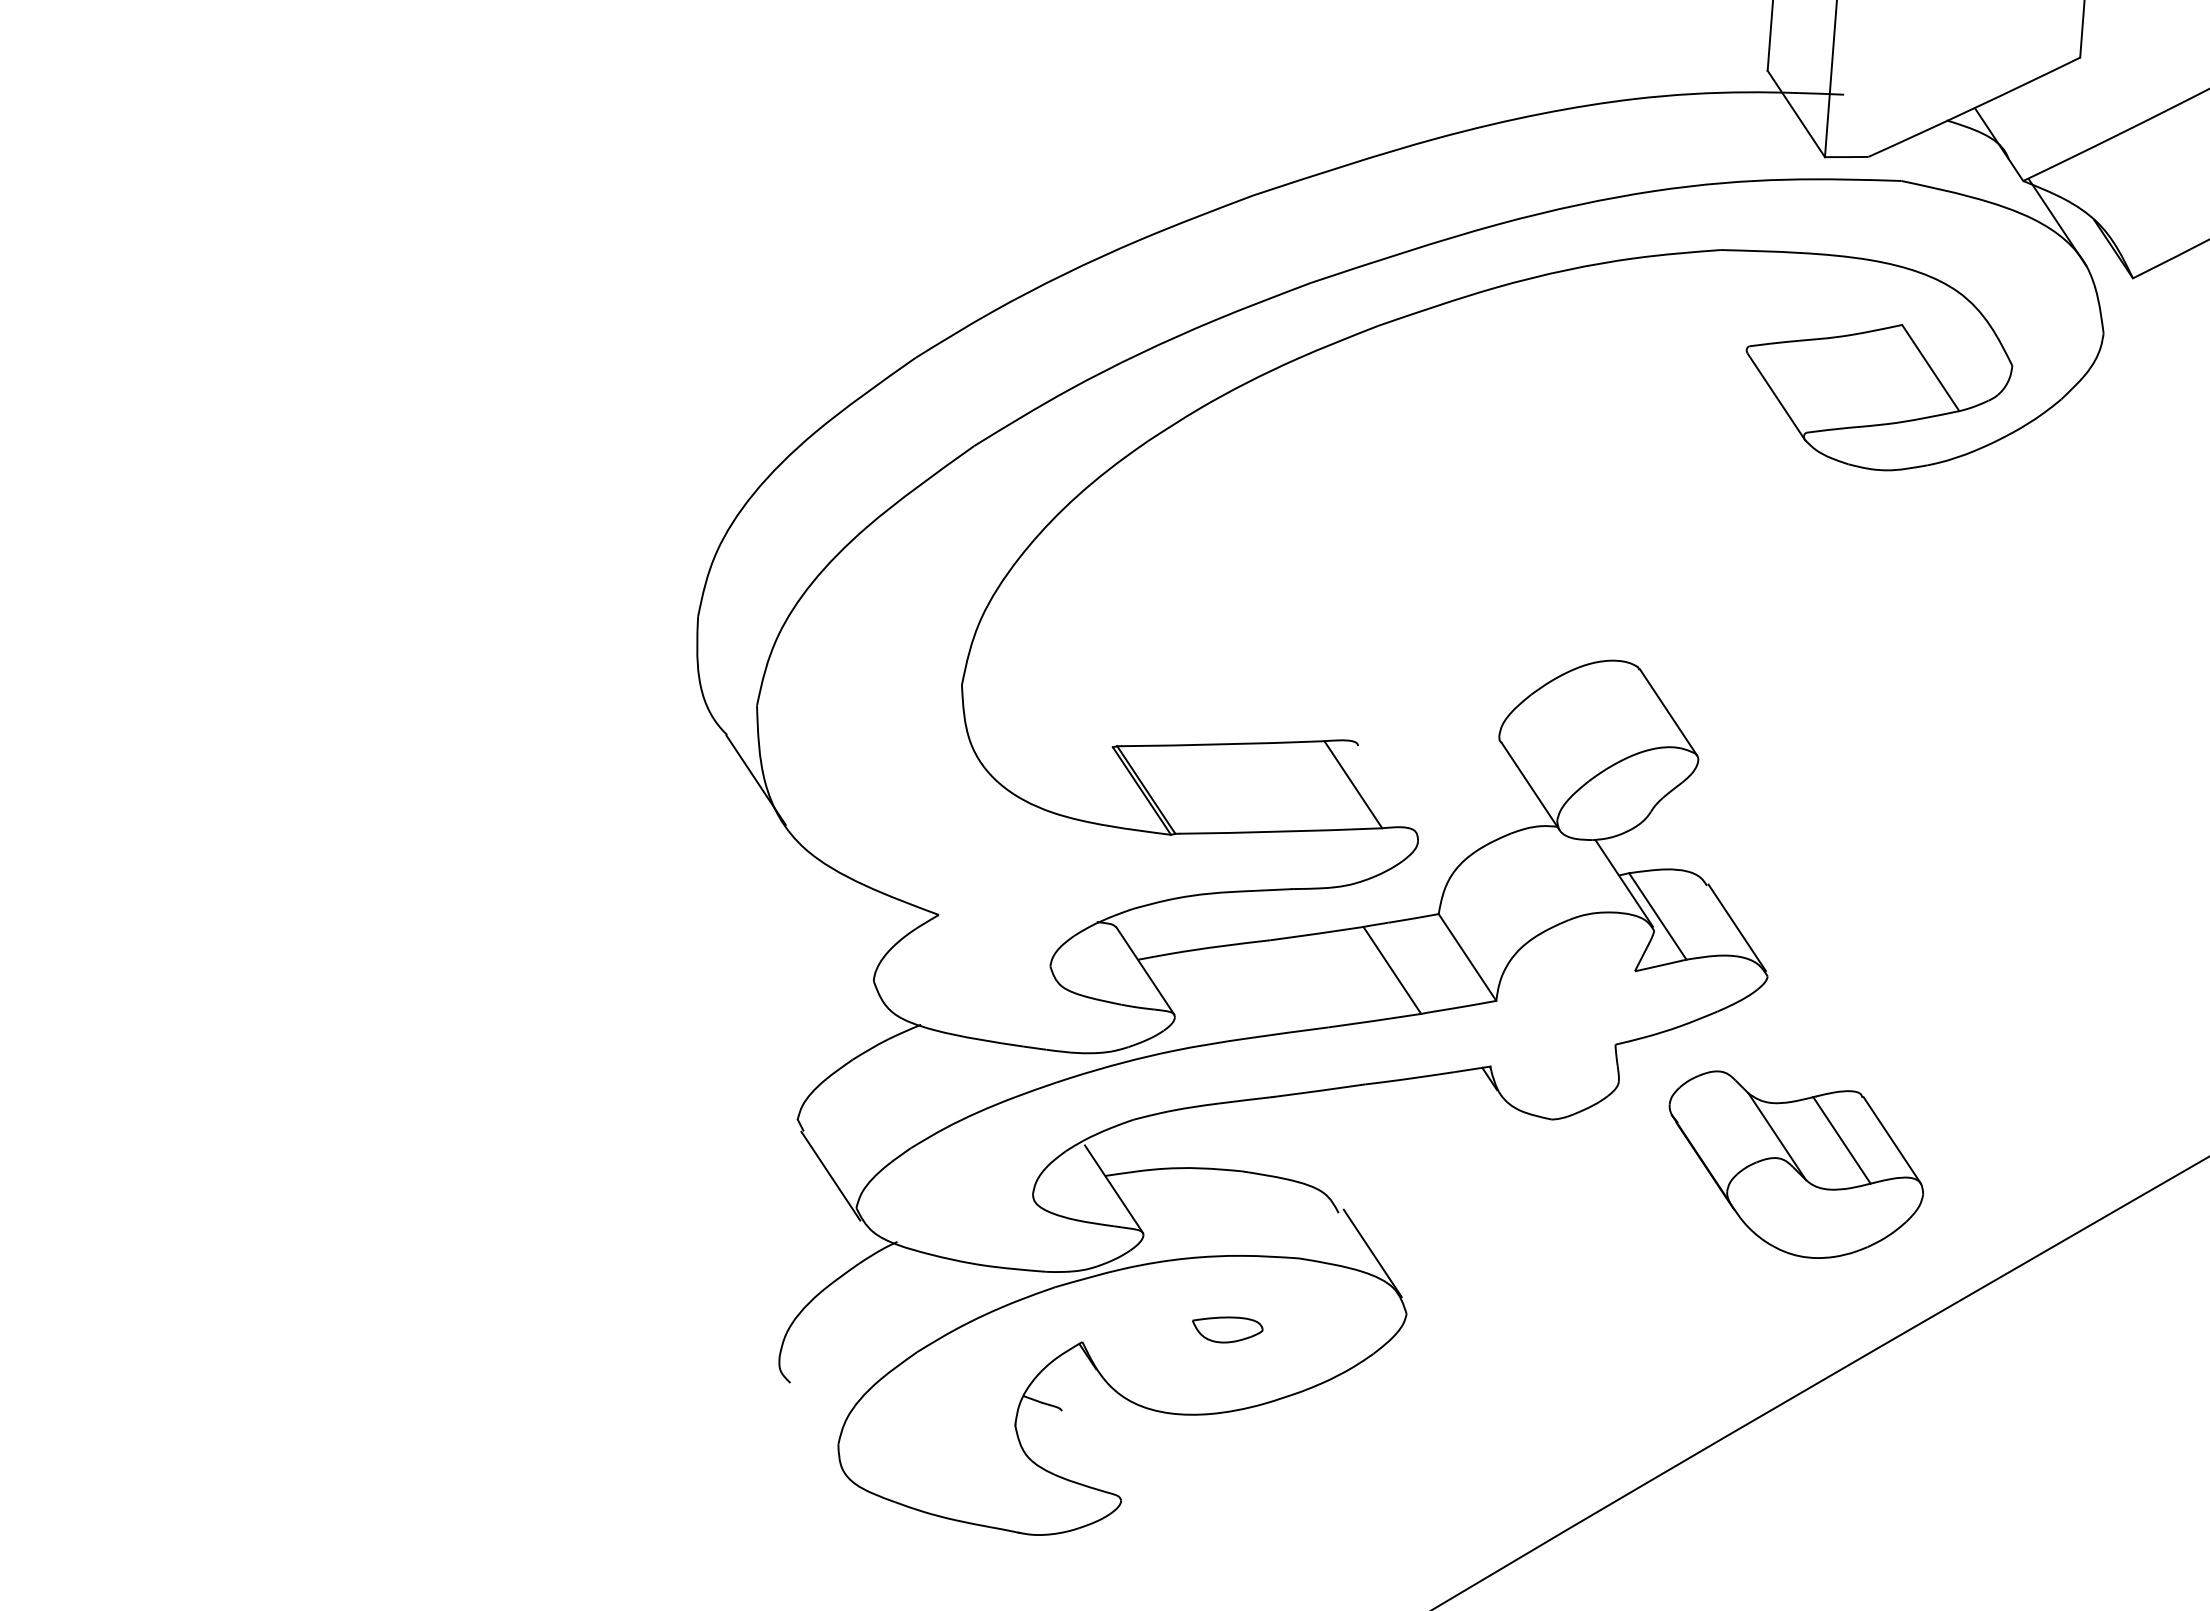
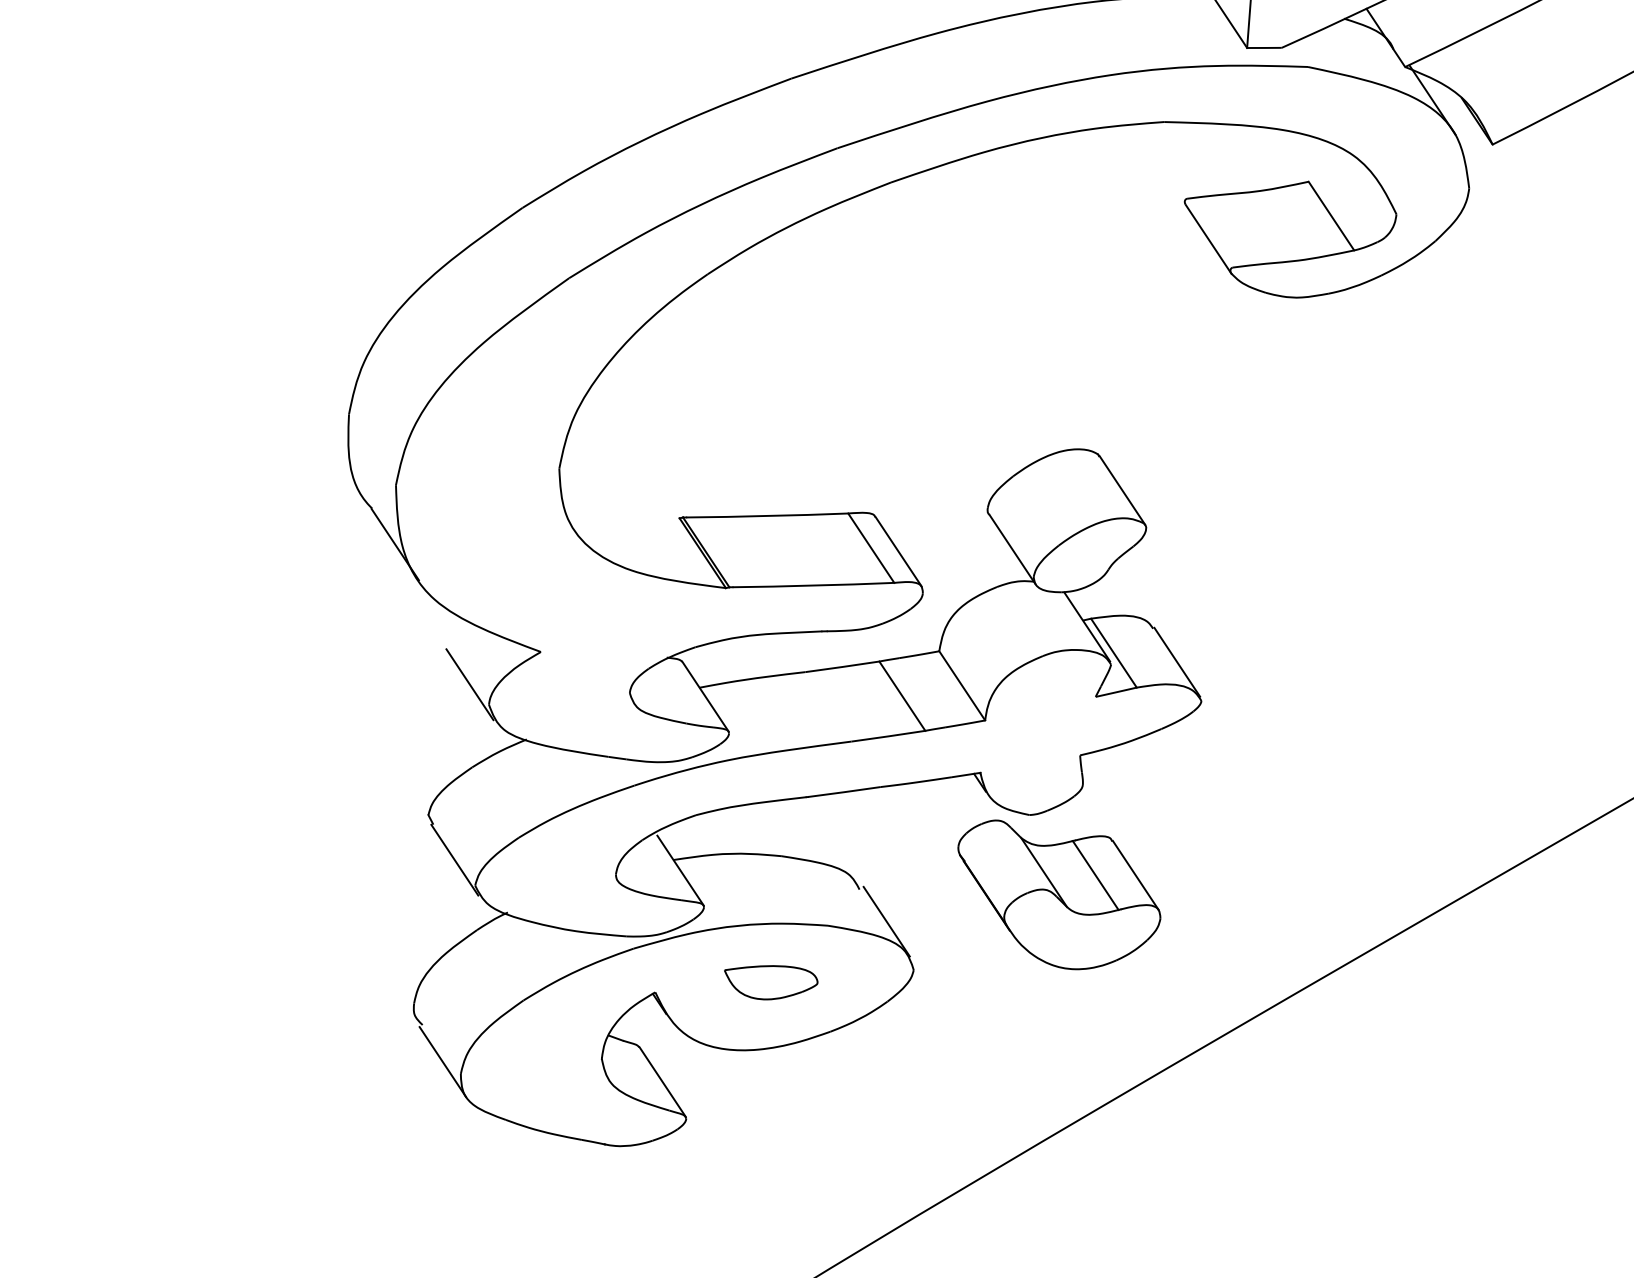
line: (1387, 788) -> (898, 551), added
line: (849, 955) -> (469, 684), added
part: (1795, 1164) -> (1058, 894), moved
part: (1227, 1329) -> (770, 982), size x1.67
line: (815, 1429) -> (442, 1062), added
line: (1091, 1454) -> (662, 1081), added

